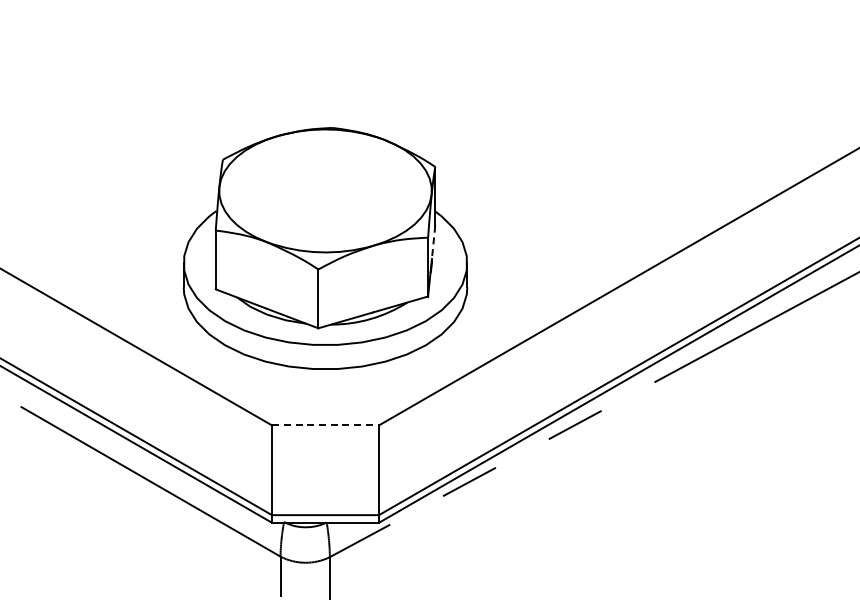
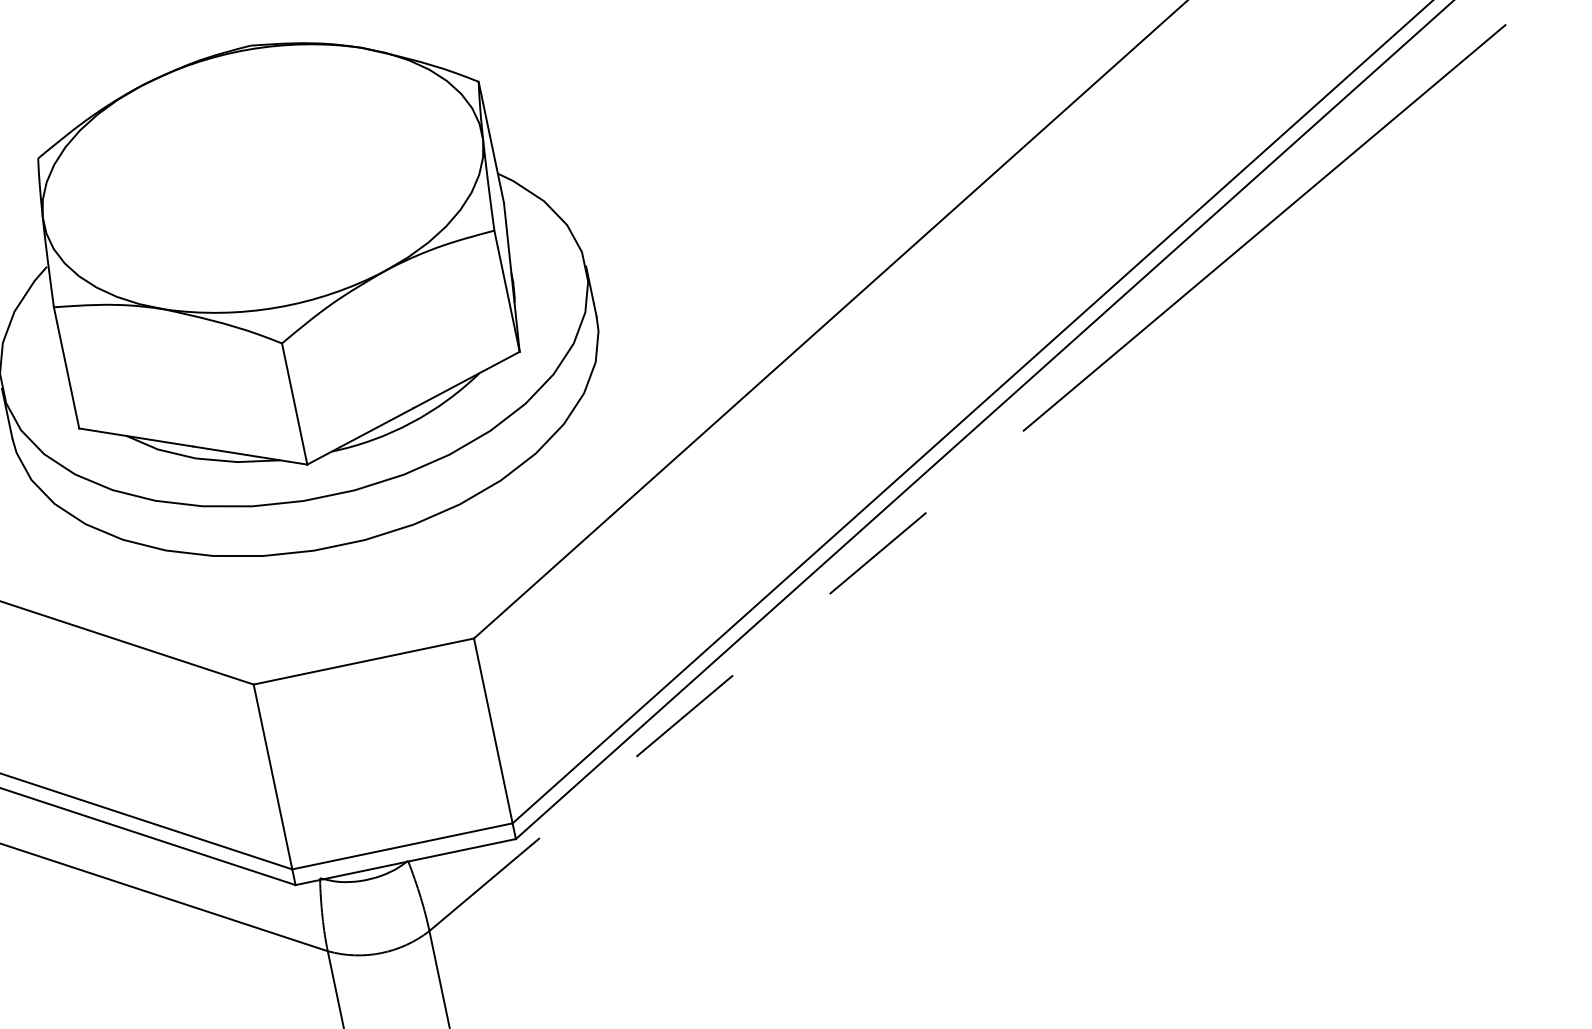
line: (433, 243) -> (507, 240), dashed -> solid
line: (326, 425) -> (365, 661), dashed -> solid

